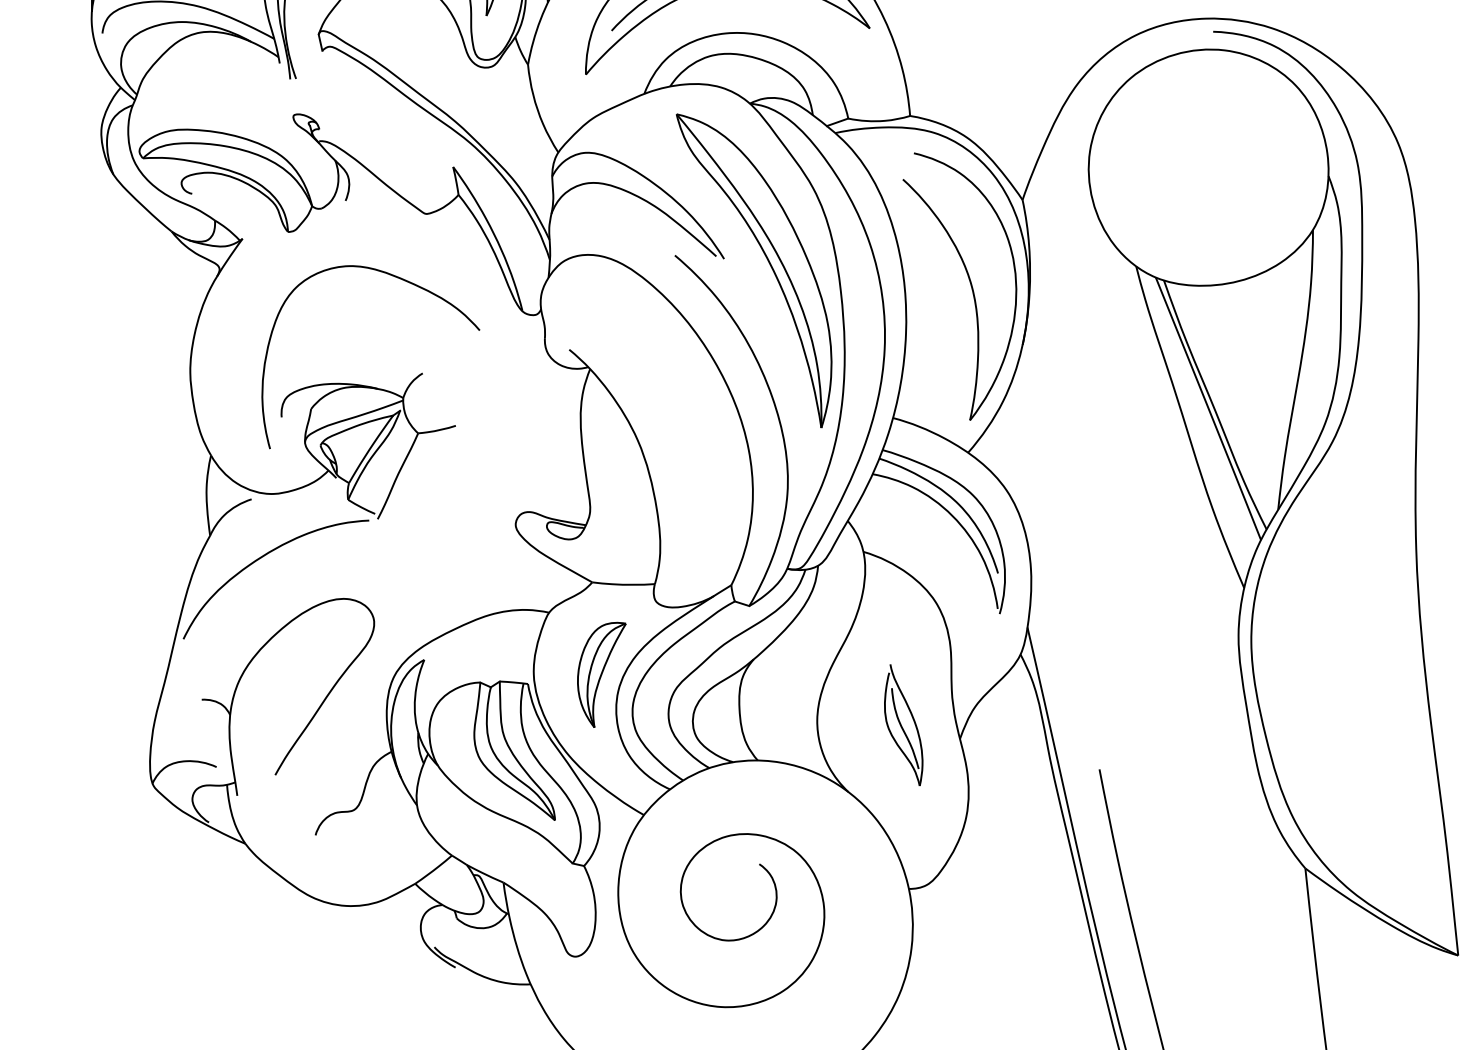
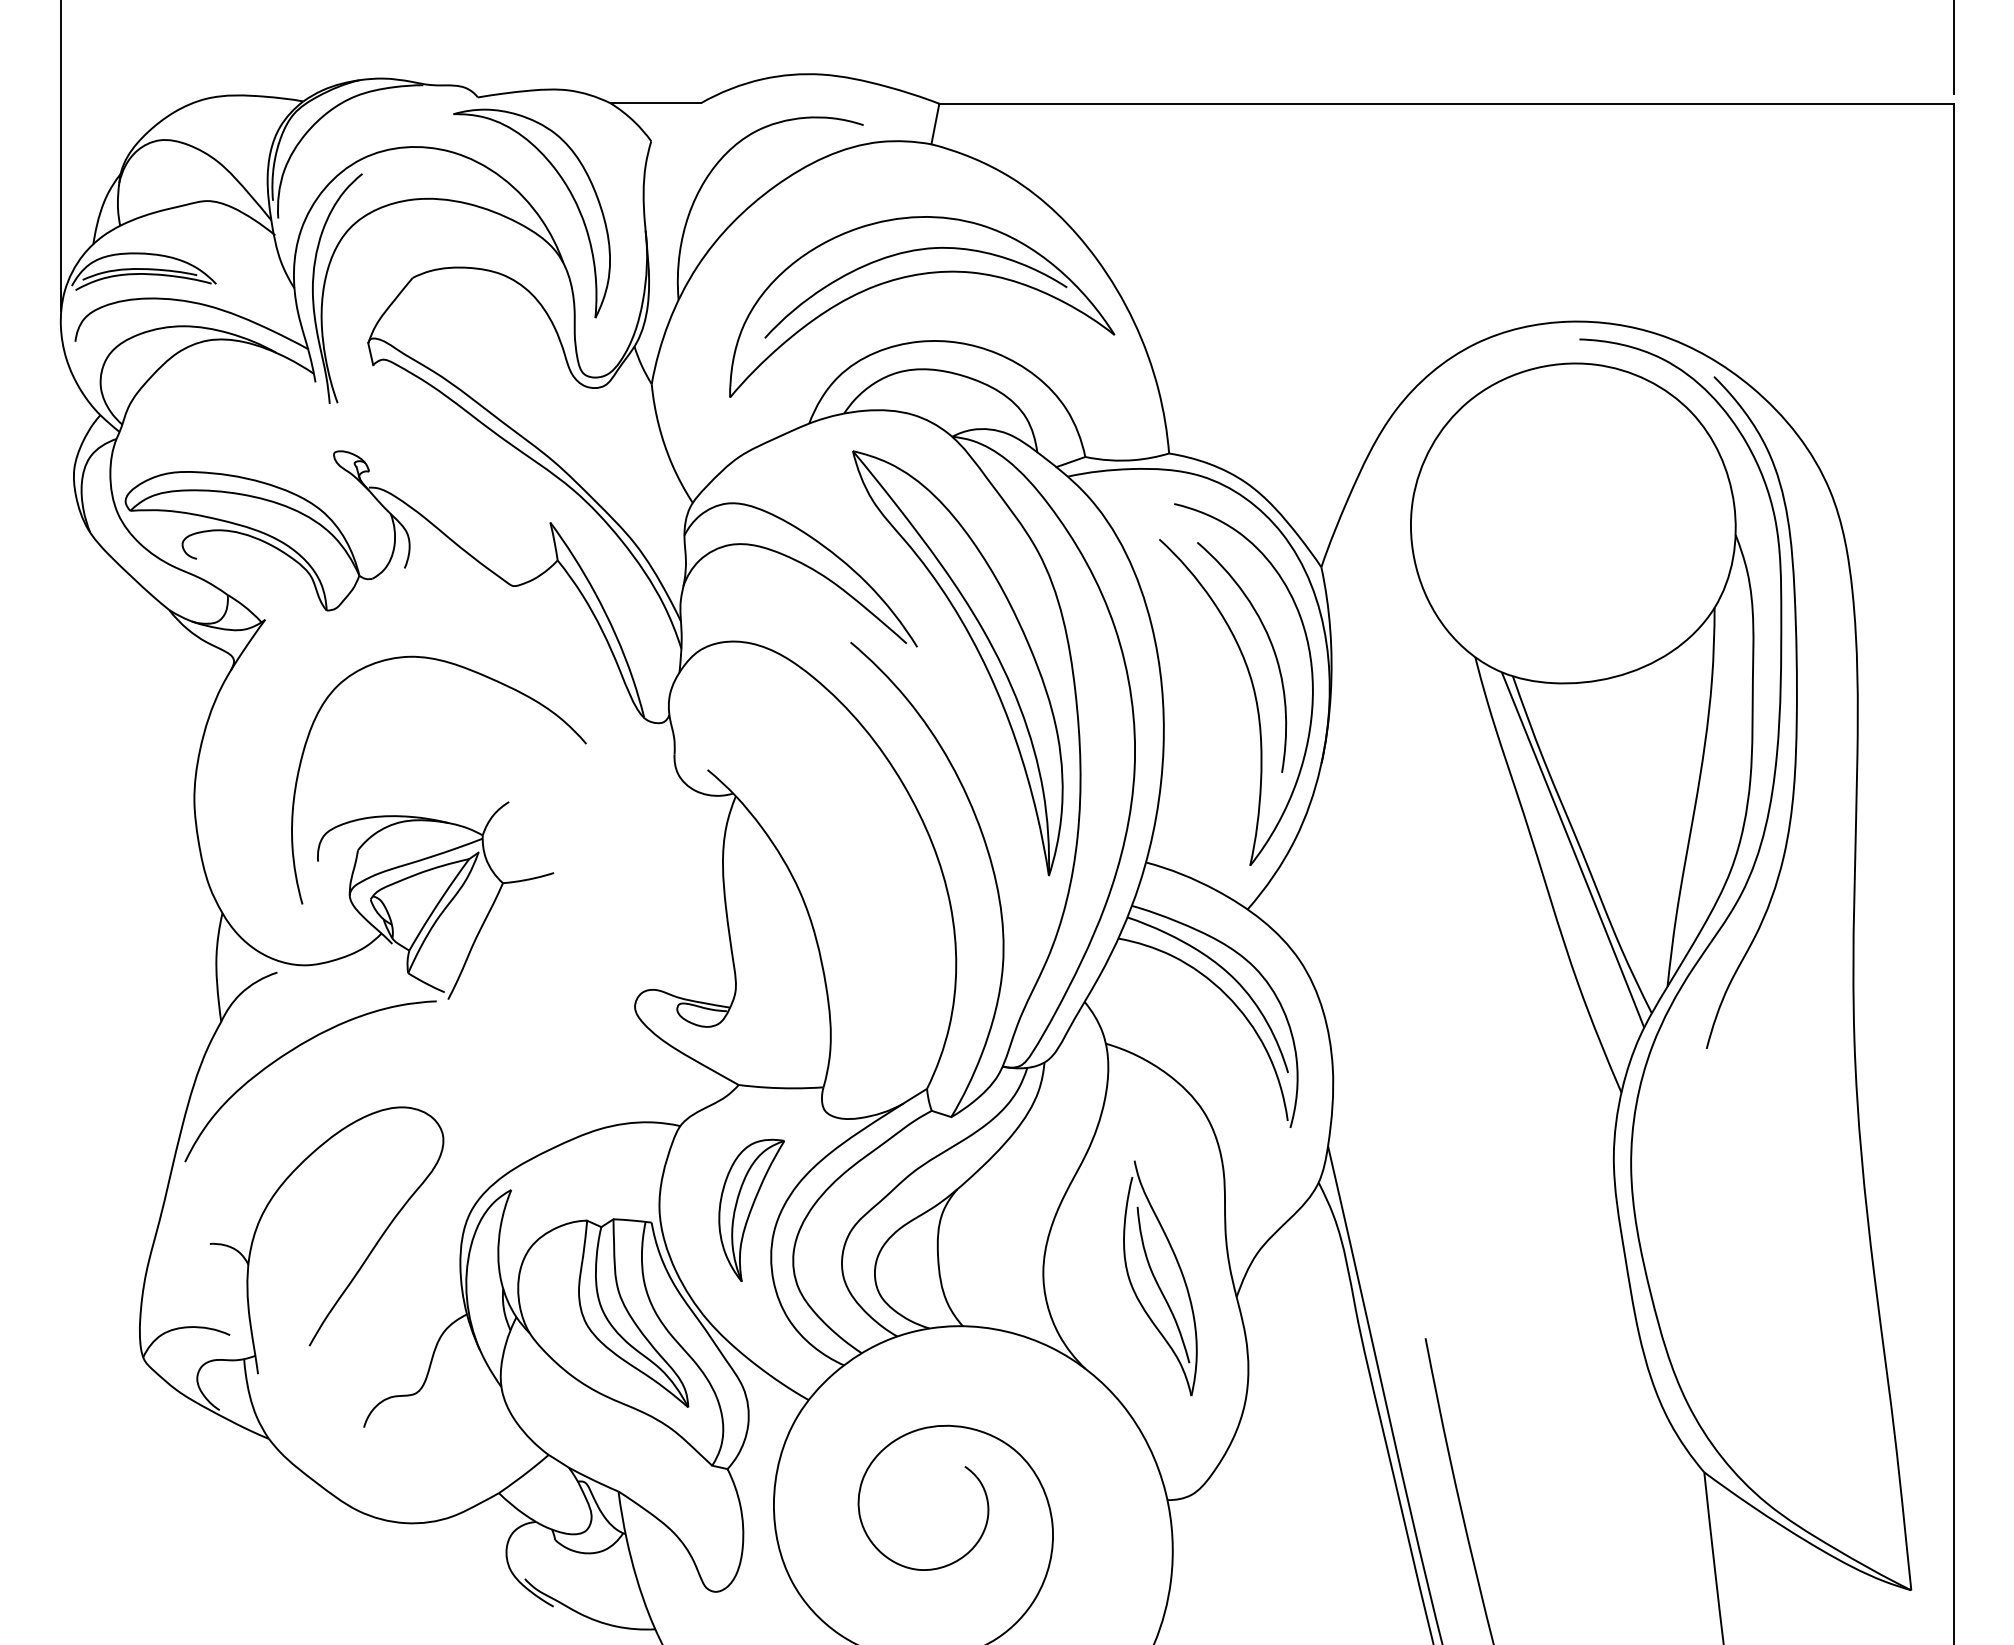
curve: (985, 257) -> (1270, 644), added
curve: (1372, 309) -> (1795, 715), added
part: (903, 725) -> (1160, 1278), size x1.43

